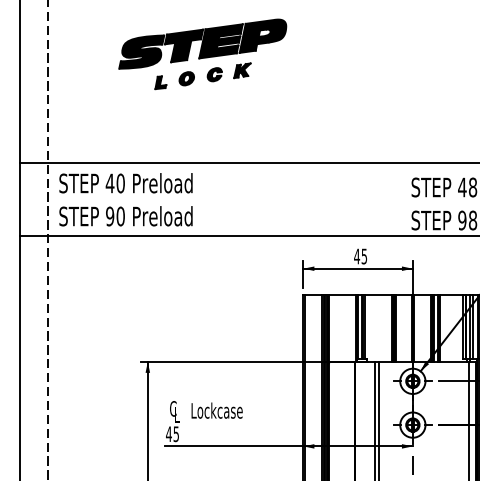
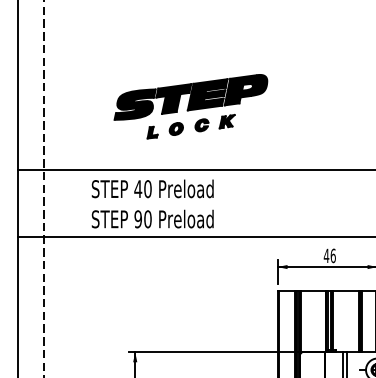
part: (202, 54) -> (190, 106), moved
text: (125, 199) -> (152, 203), moved
text: (364, 256) -> (333, 255), 45 -> 46

